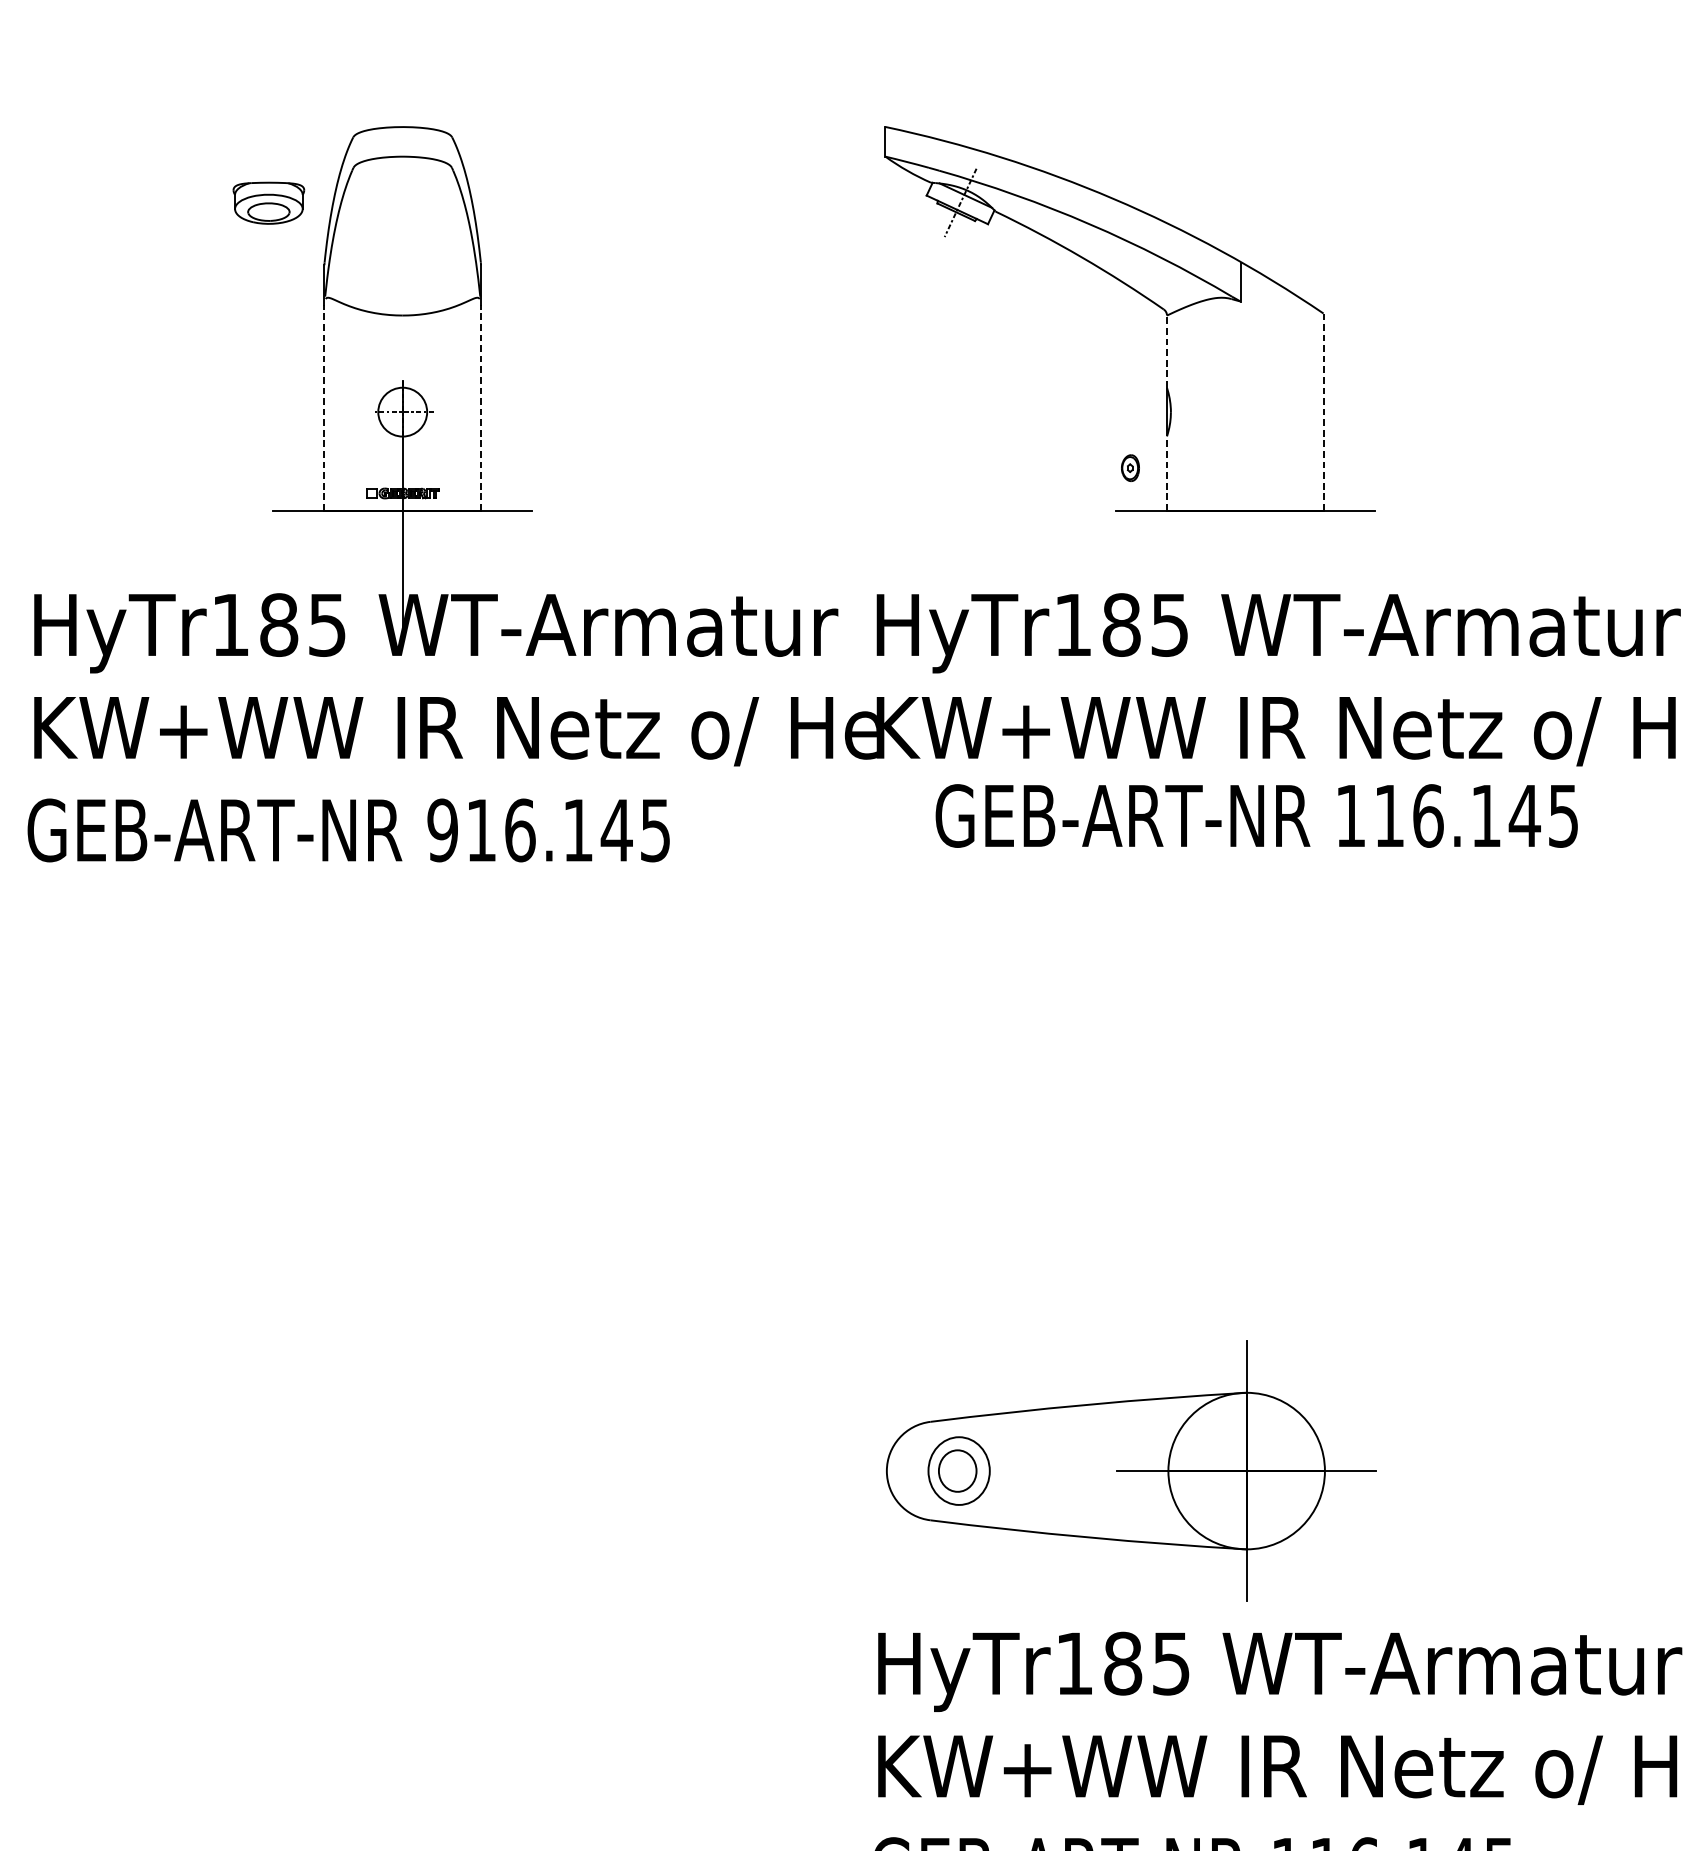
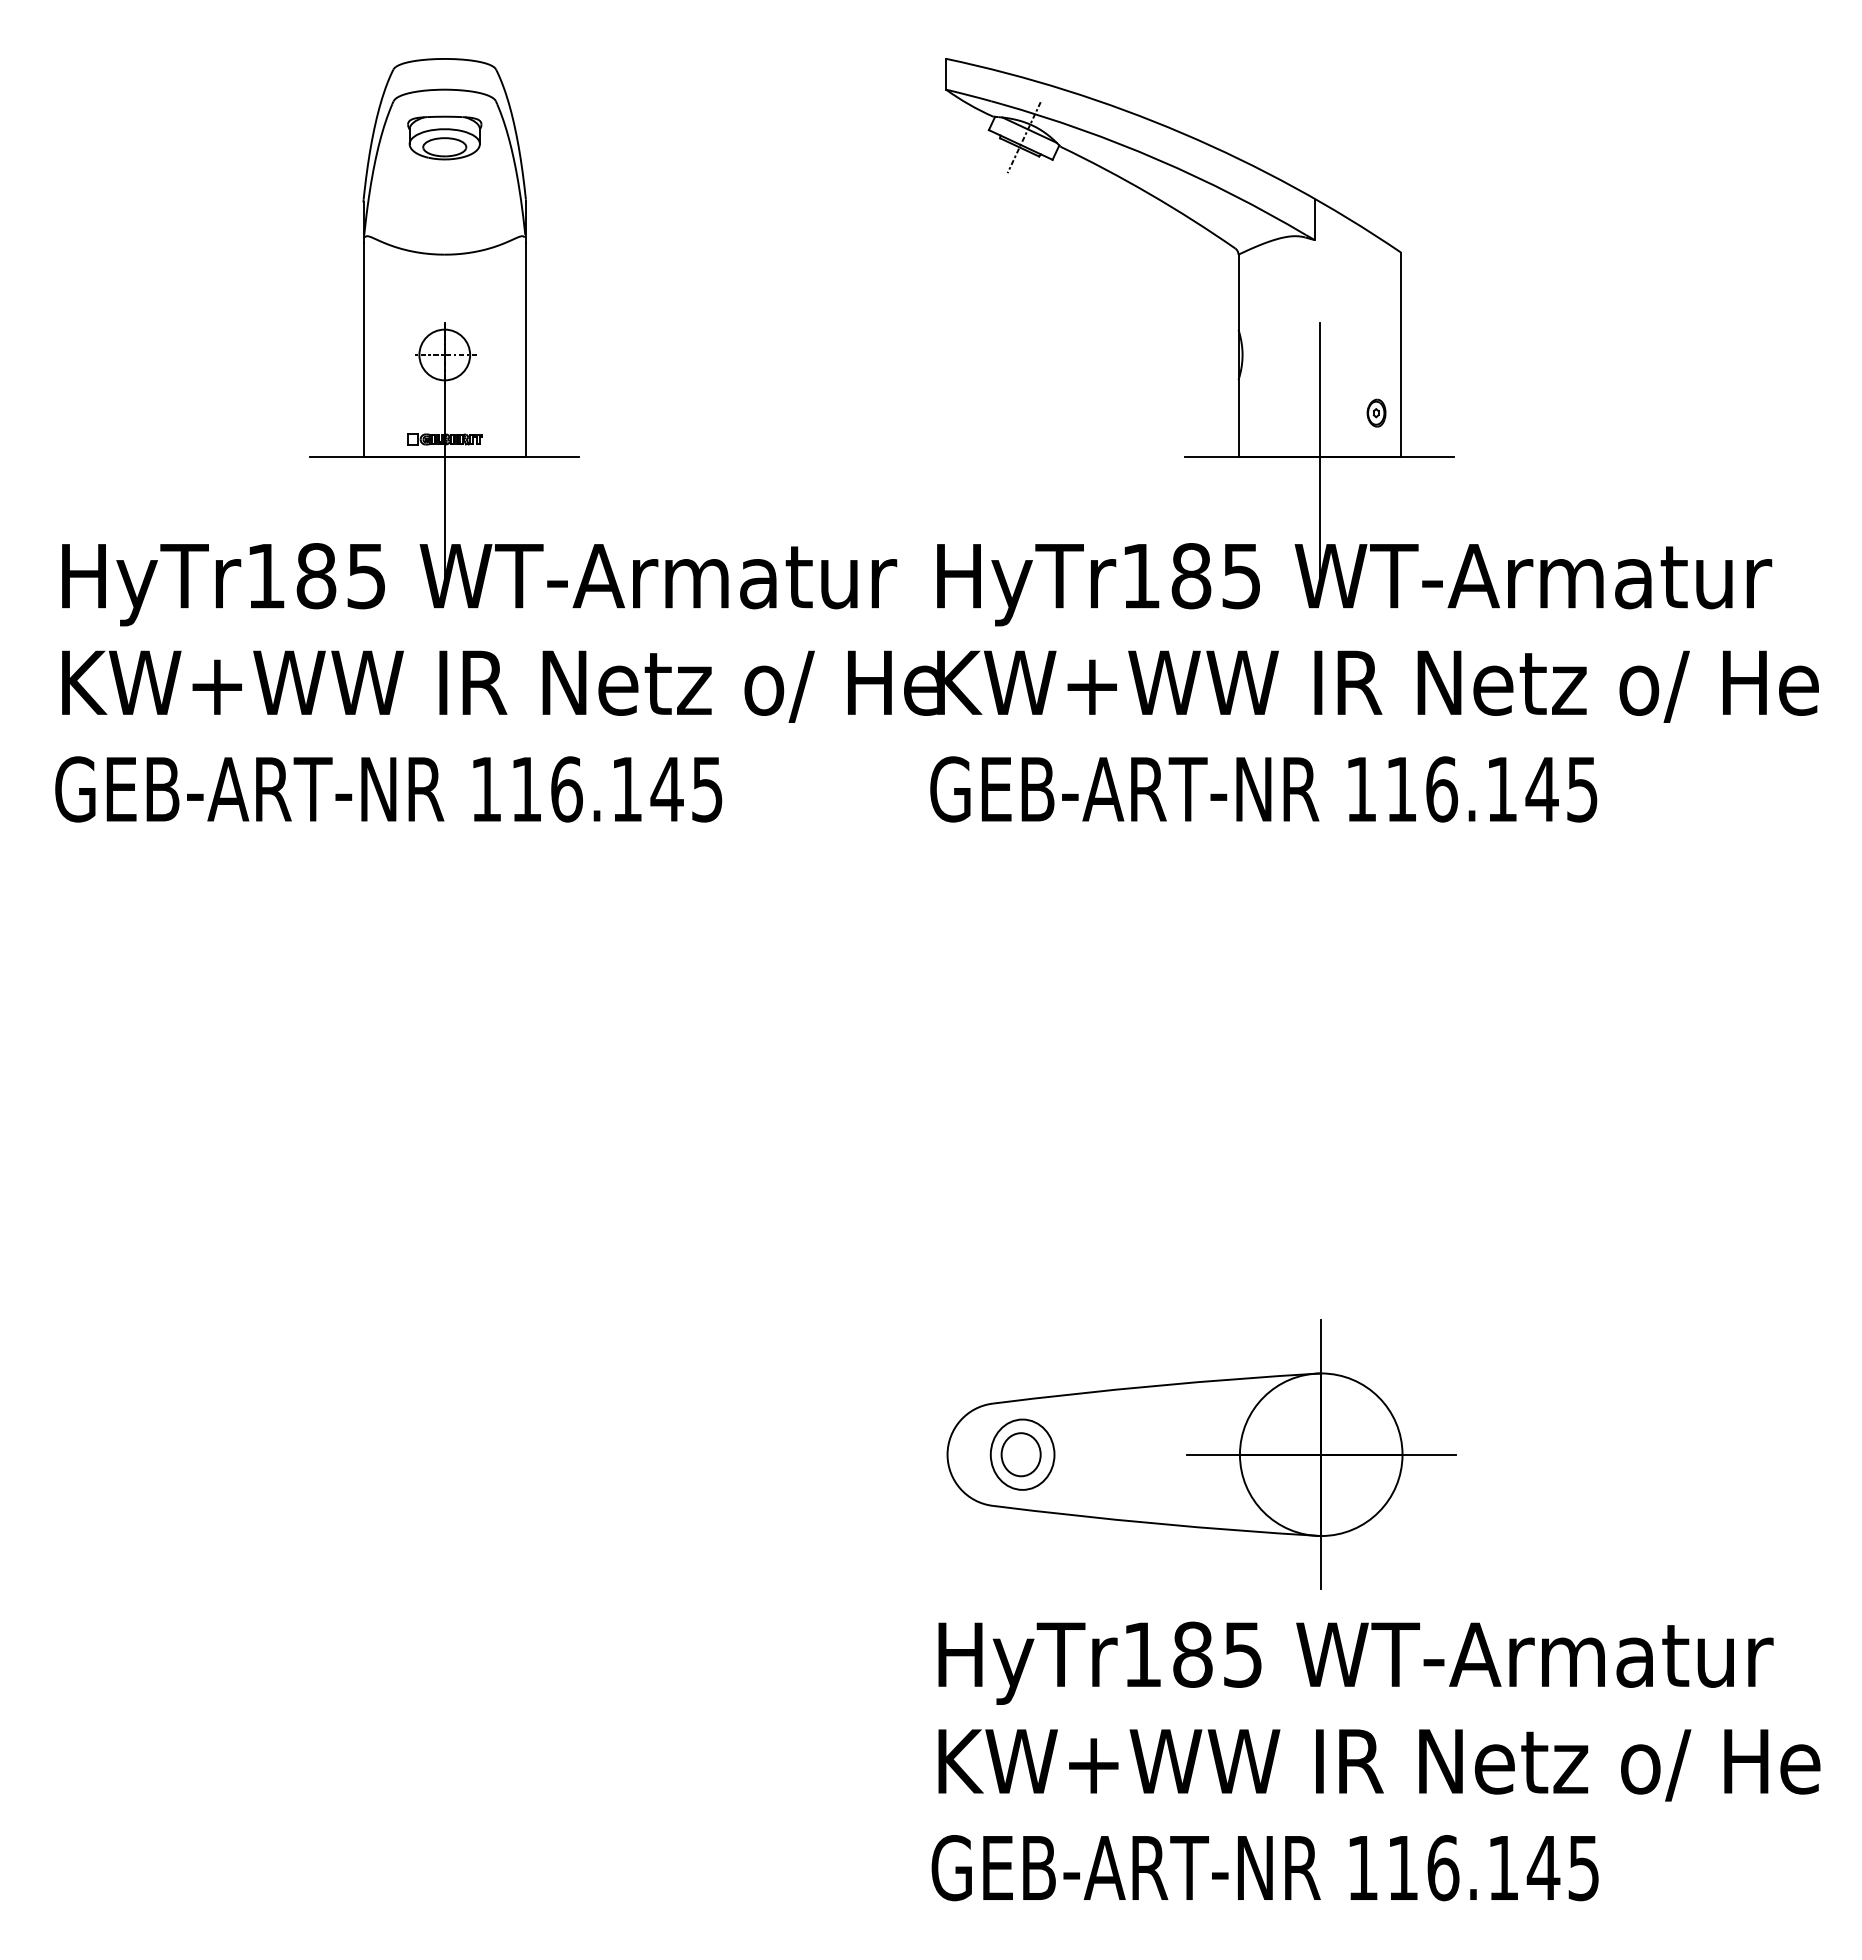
part: (268, 202) -> (444, 137), moved
line: (1167, 351) -> (1238, 291), dashed -> solid
line: (324, 406) -> (363, 349), dashed -> solid
line: (481, 406) -> (526, 349), dashed -> solid
line: (1323, 411) -> (1401, 354), dashed -> solid
part: (1130, 467) -> (1376, 412), moved
line: (1167, 473) -> (1238, 418), dashed -> solid
line: (1245, 510) -> (1319, 457), added
text: (1256, 816) -> (1263, 789), moved
text: (442, 830) -> (486, 789), 916.145 -> 116.145

